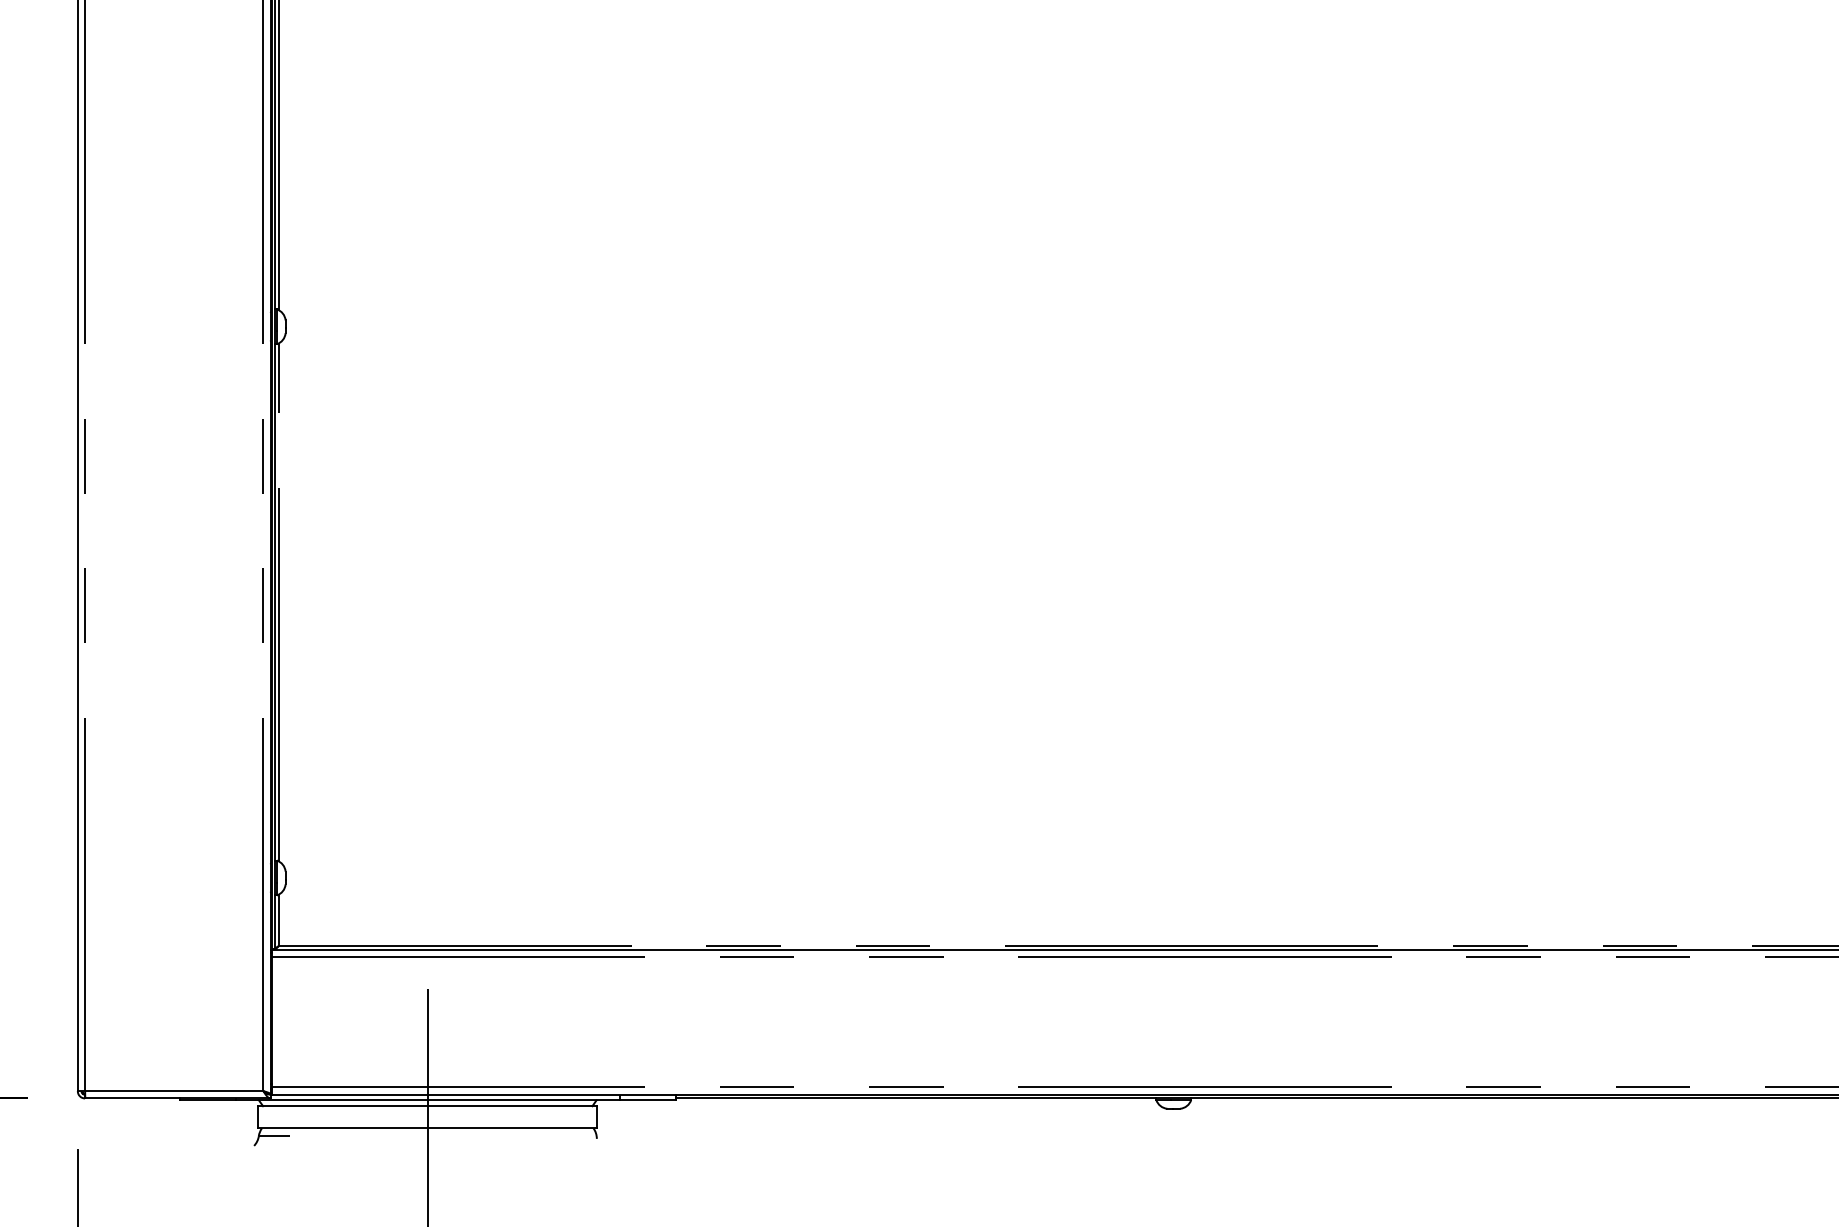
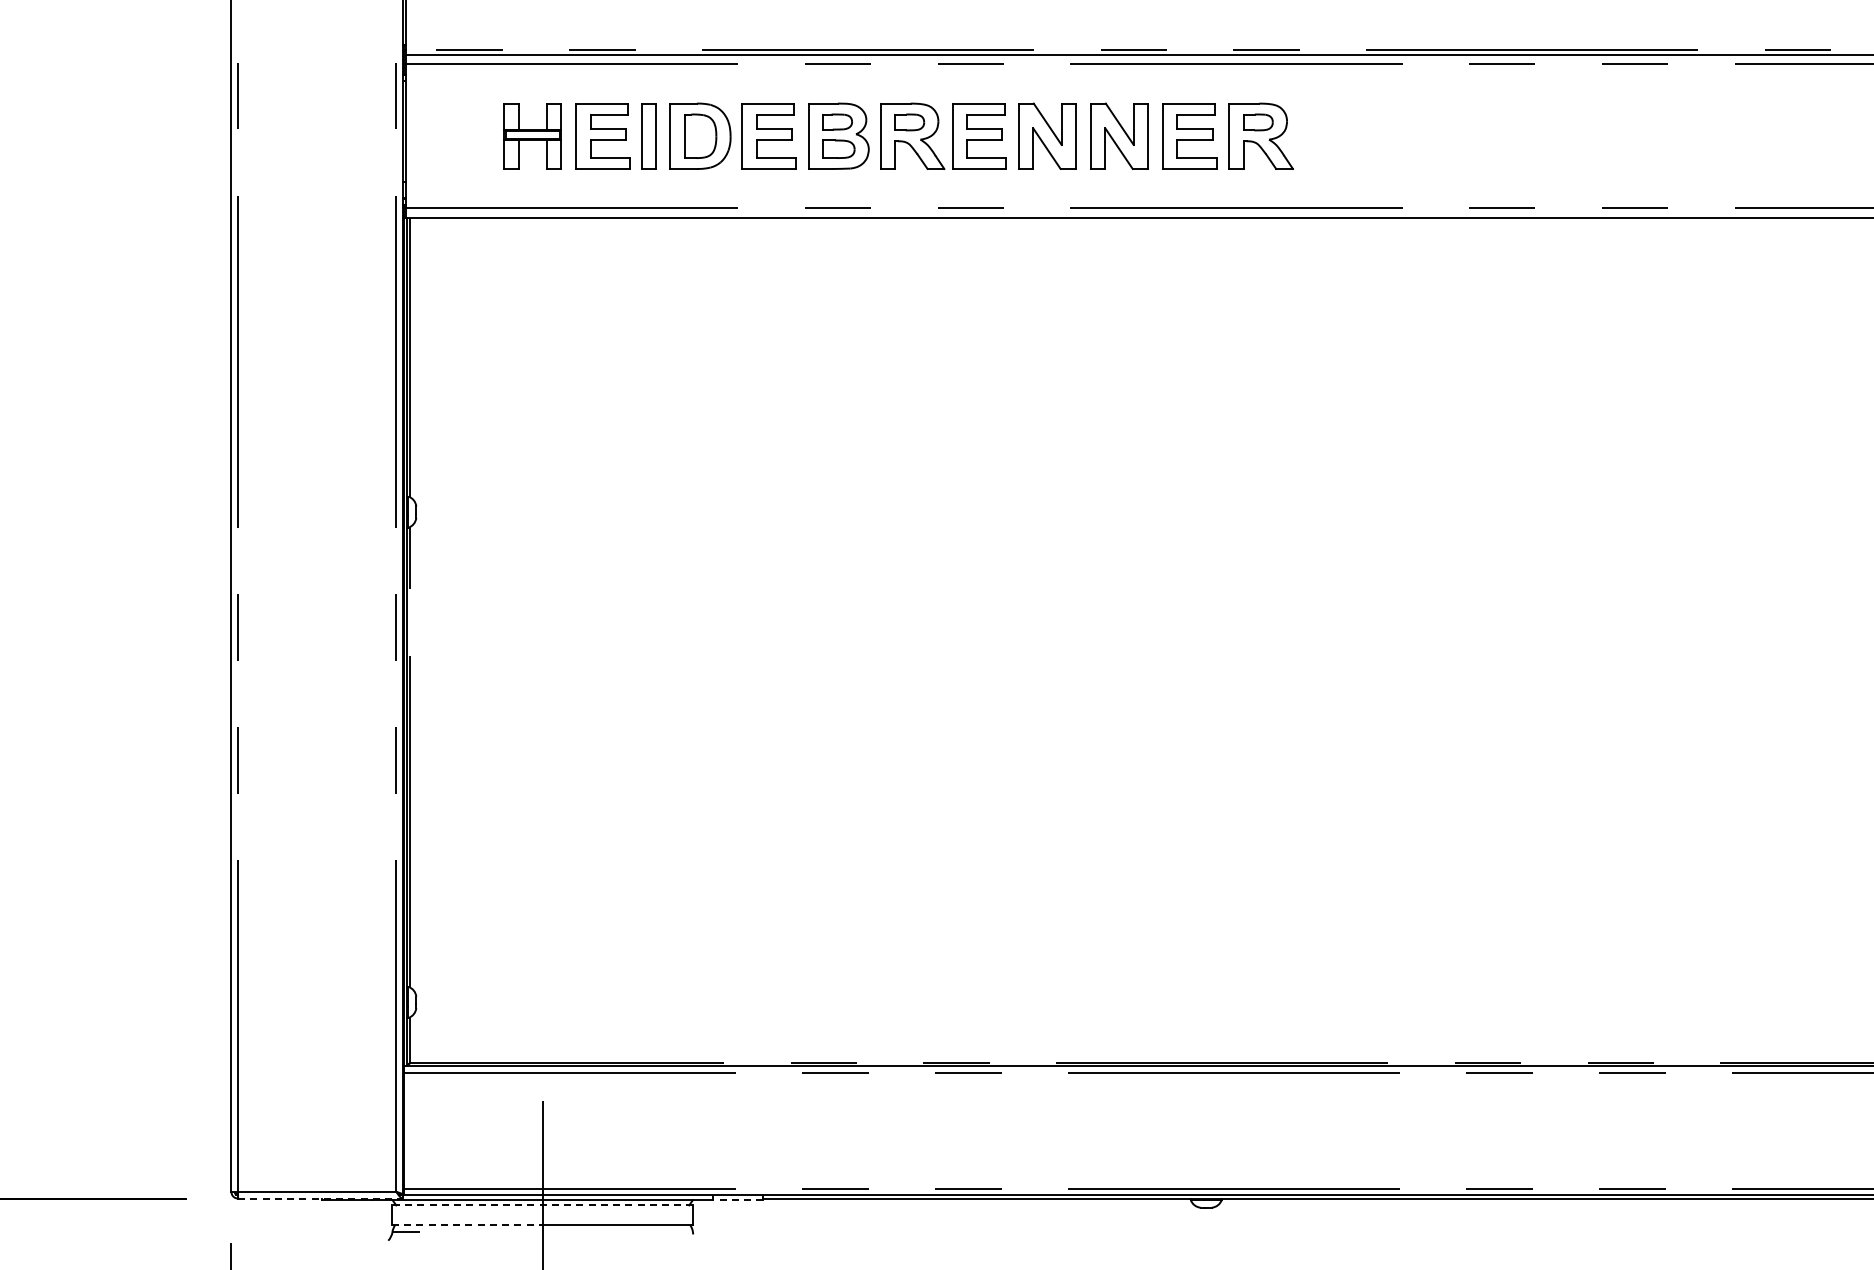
line: (179, 1098) -> (321, 1198), solid -> dashed
line: (647, 1100) -> (738, 1200), solid -> dashed
line: (427, 1106) -> (542, 1205), solid -> dashed
line: (343, 1127) -> (467, 1224), solid -> dashed

